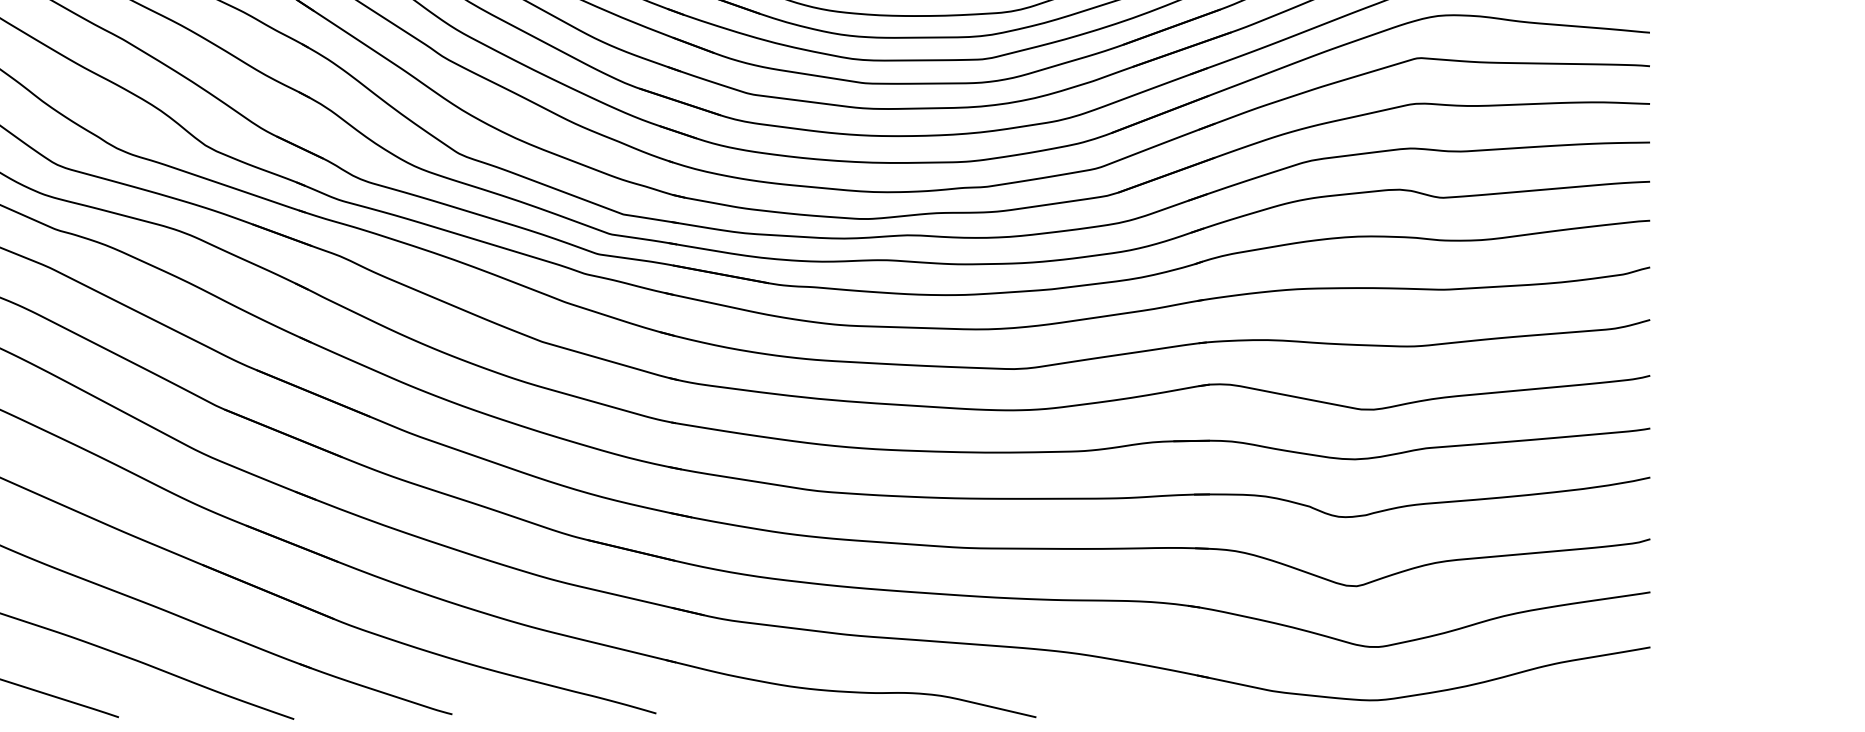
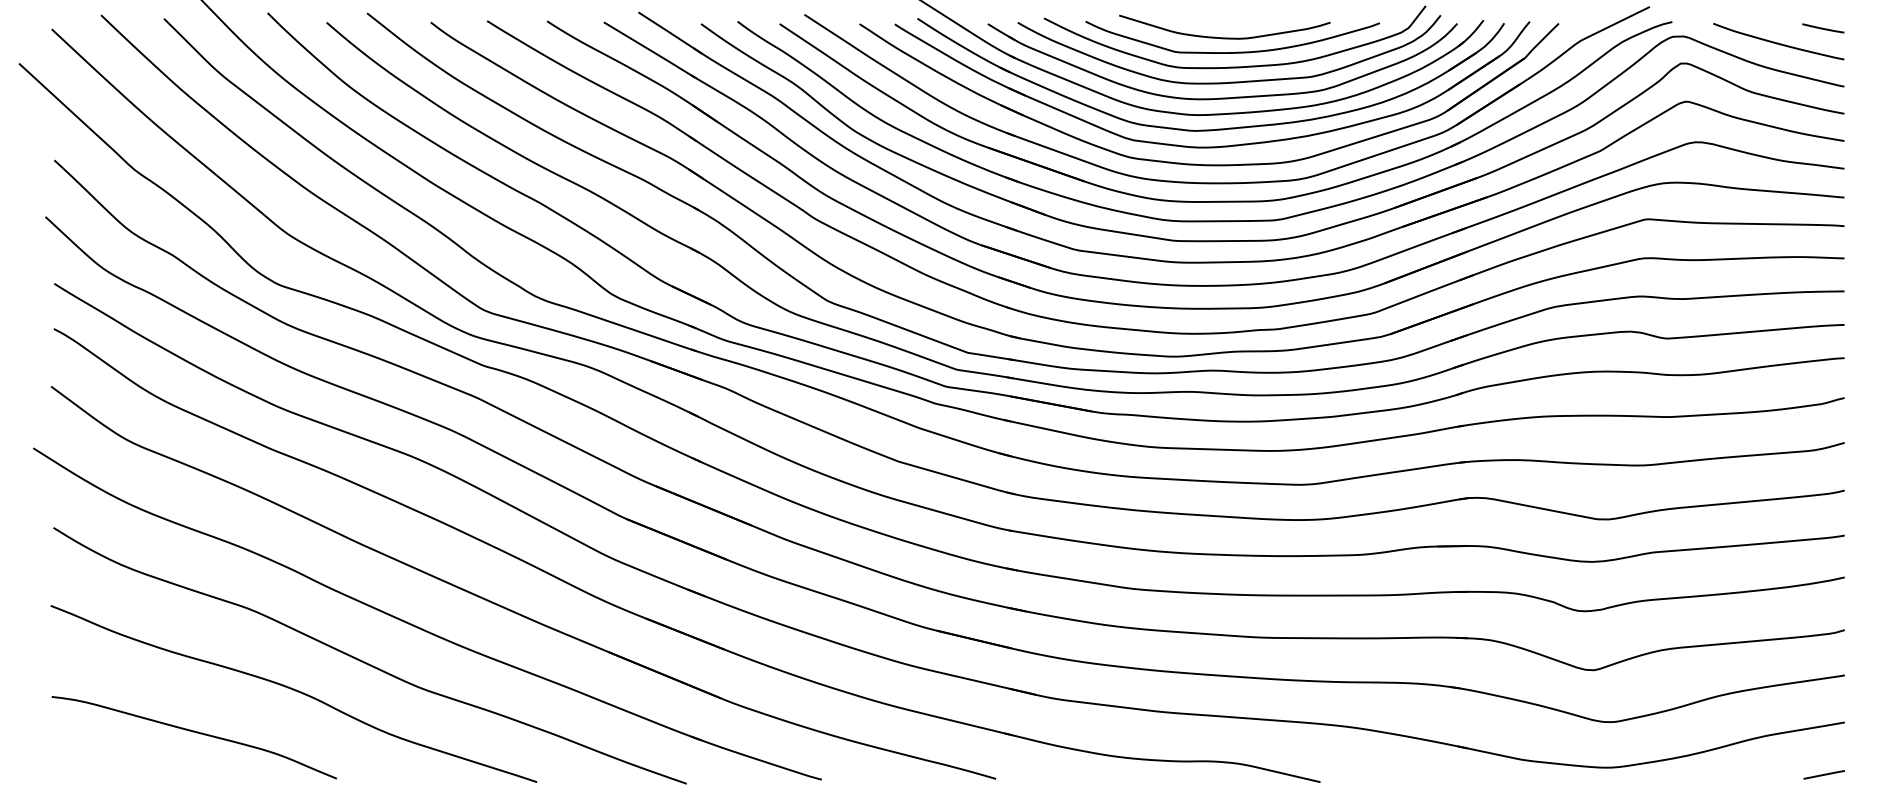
line: (1625, 708) -> (1823, 774), added

